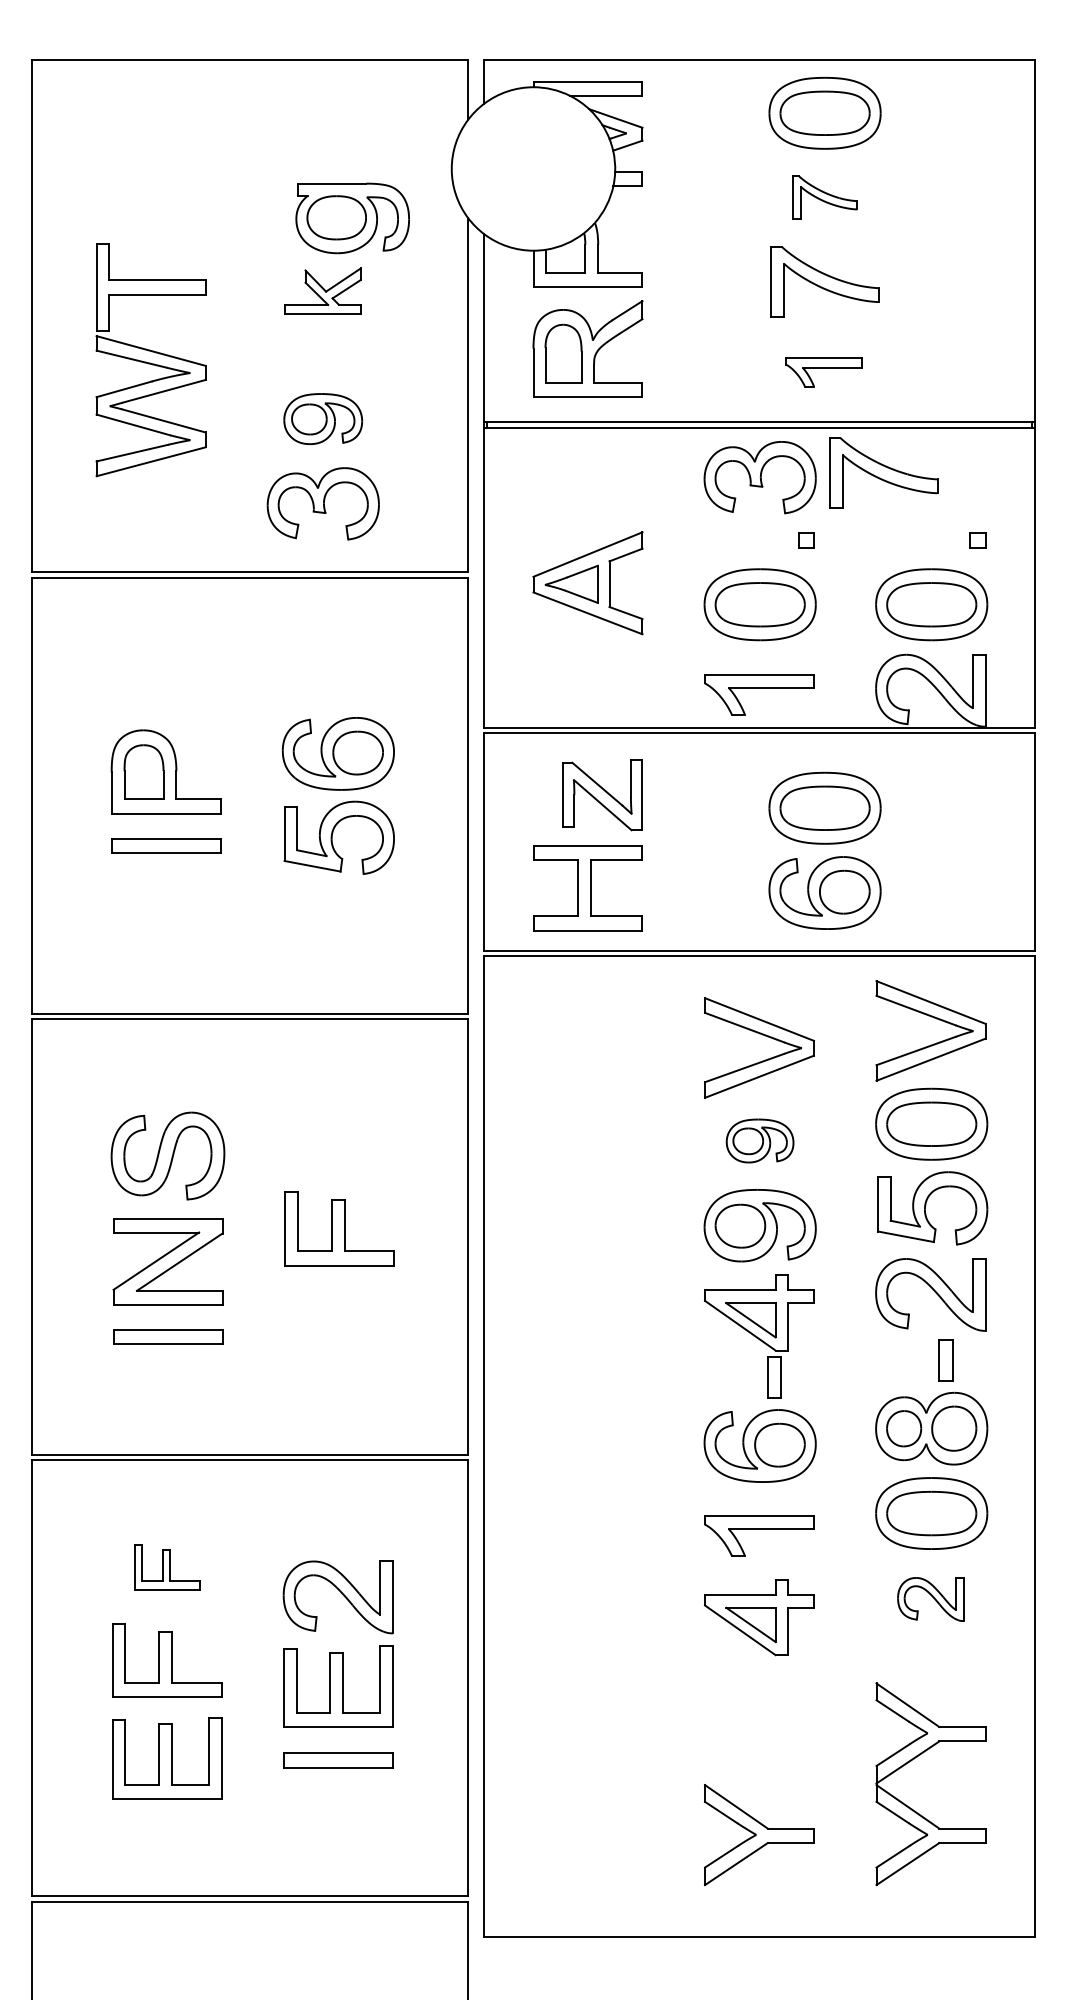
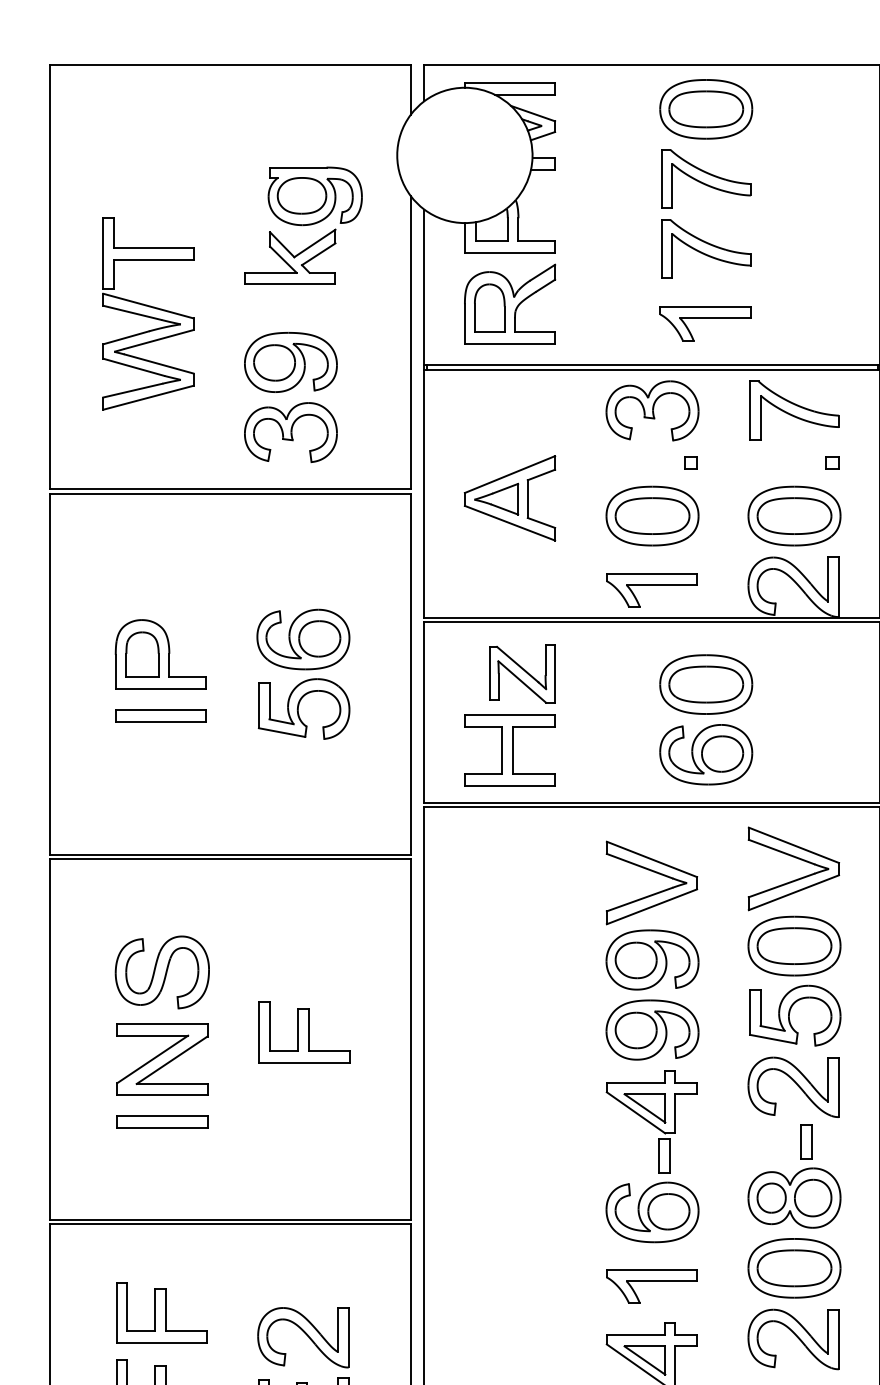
part: (824, 197) -> (705, 179), size x1.67
part: (322, 290) -> (290, 256), size x1.43
part: (823, 372) -> (704, 323), size x1.43
part: (322, 418) -> (290, 361), size x1.43
part: (883, 472) -> (794, 409), moved
part: (759, 1140) -> (651, 959), size x1.67
part: (167, 1567) -> (161, 1312), size x1.67
part: (930, 1599) -> (793, 1339), size x1.67

